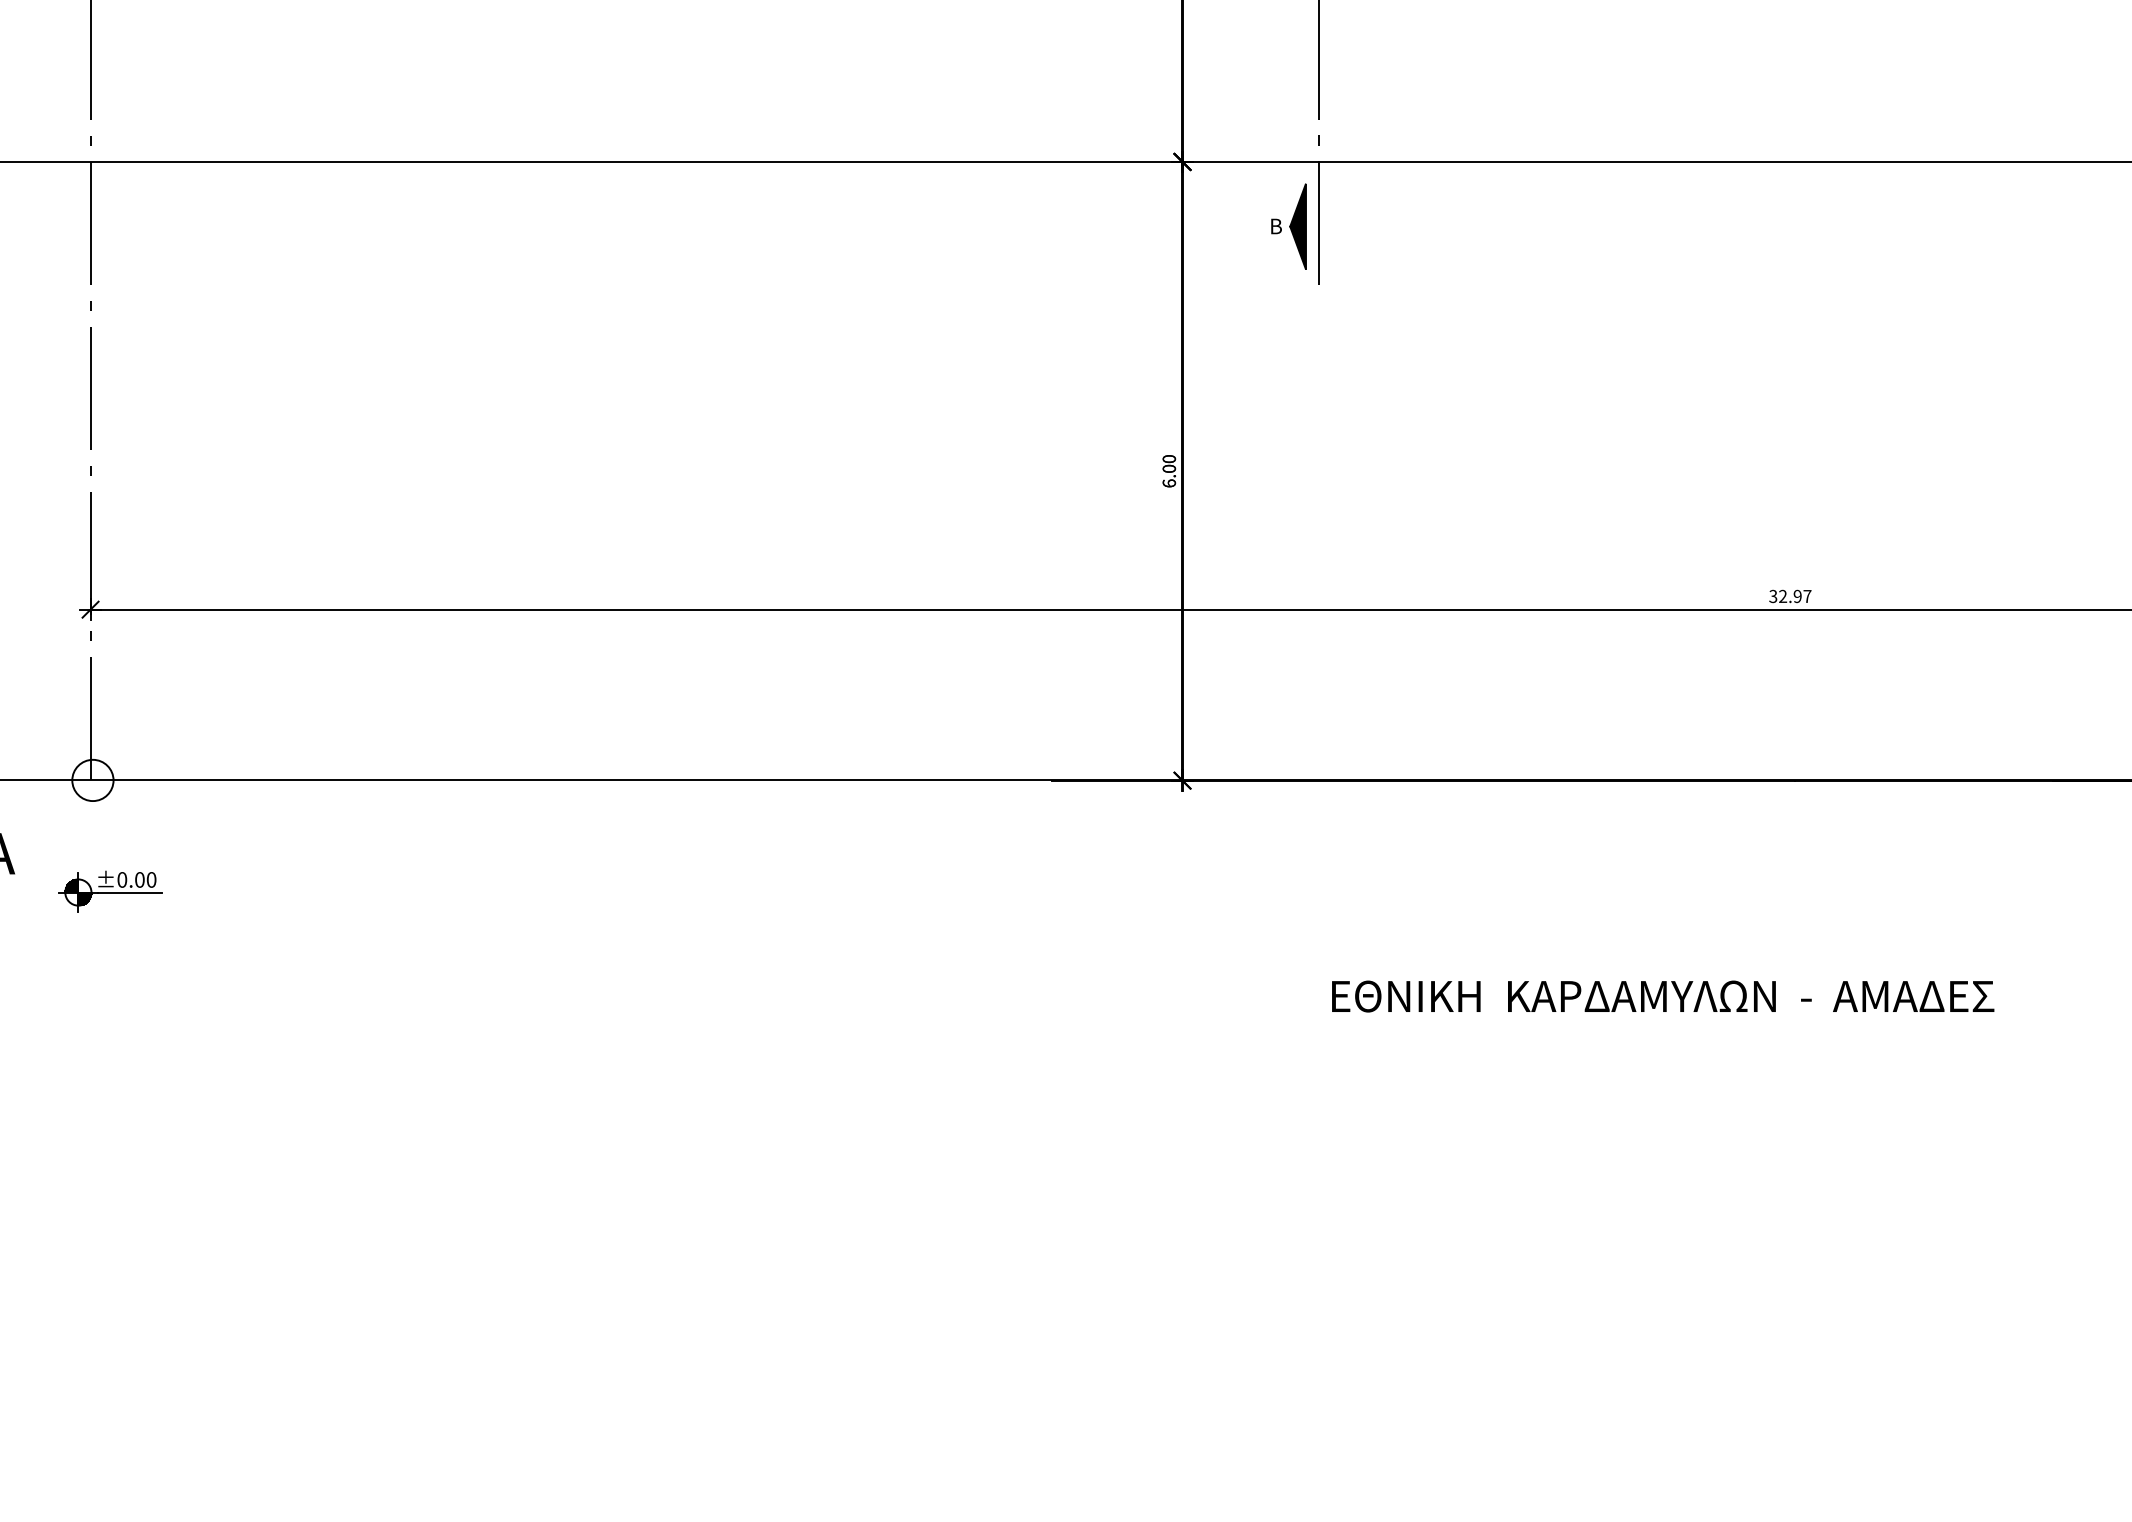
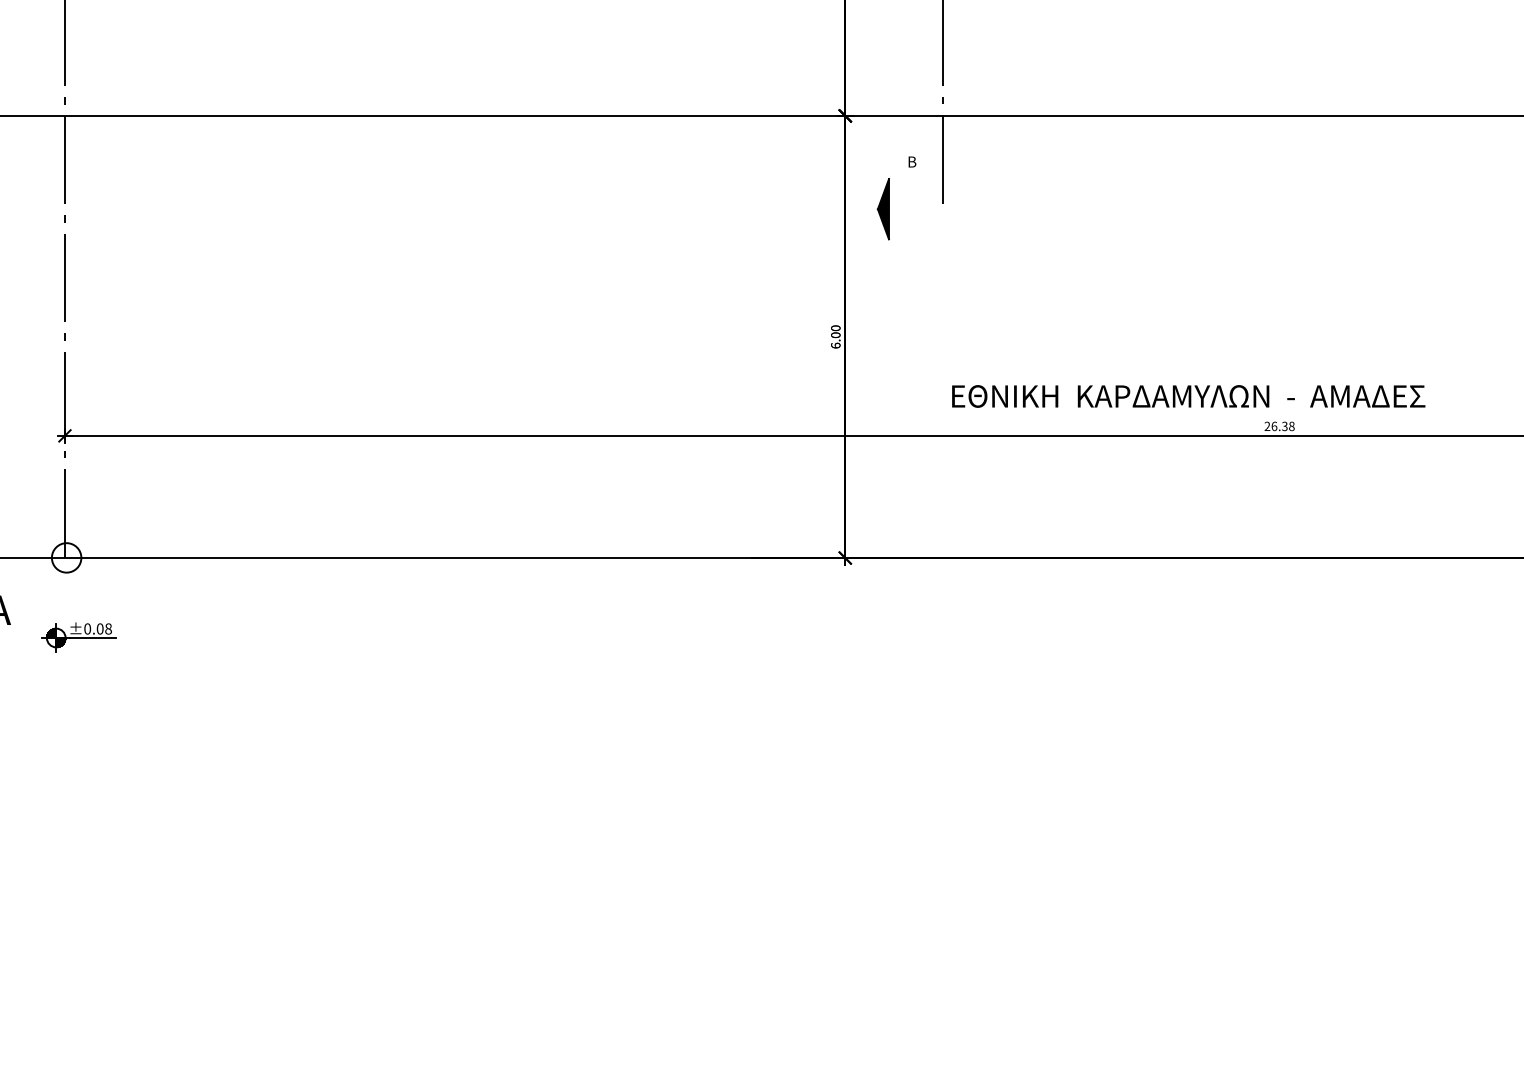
part: (1297, 226) -> (883, 209), moved
text: (1790, 596) -> (1279, 426), 32.97 -> 26.38
text: (151, 879) -> (108, 628), ±0.00 -> ±0.08
text: (1663, 996) -> (1188, 396), moved

